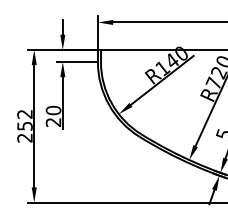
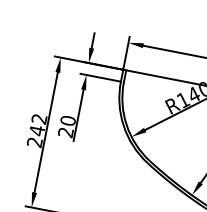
text: (24, 126) -> (36, 130), 252 -> 242

